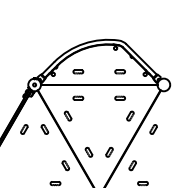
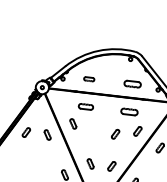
part: (119, 71) -> (131, 83), size x1.6
part: (78, 97) -> (86, 105), size x1.4
part: (119, 97) -> (128, 110), size x1.6
part: (109, 121) -> (115, 134), added

